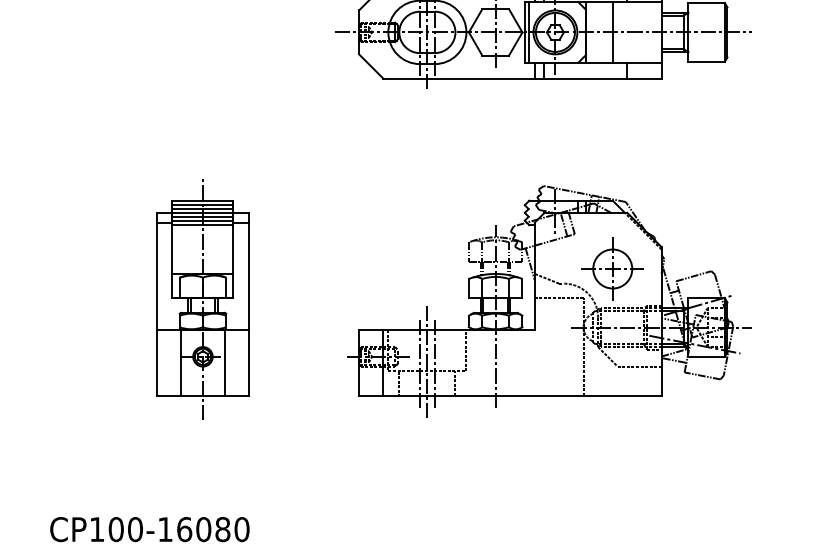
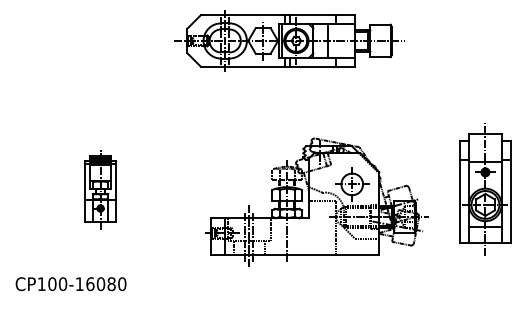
part: (202, 299) -> (100, 189), size x0.6
part: (548, 299) -> (316, 201), moved
text: (148, 530) -> (70, 284), moved

